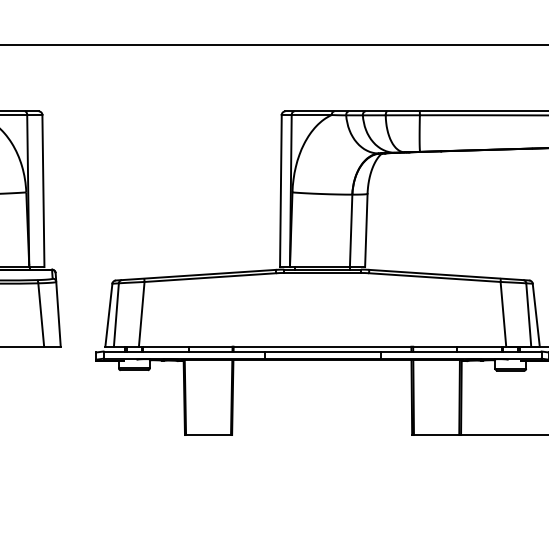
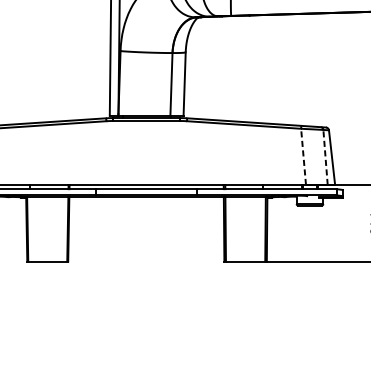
line: (503, 313) -> (303, 156), solid -> dashed
line: (528, 315) -> (325, 157), solid -> dashed

